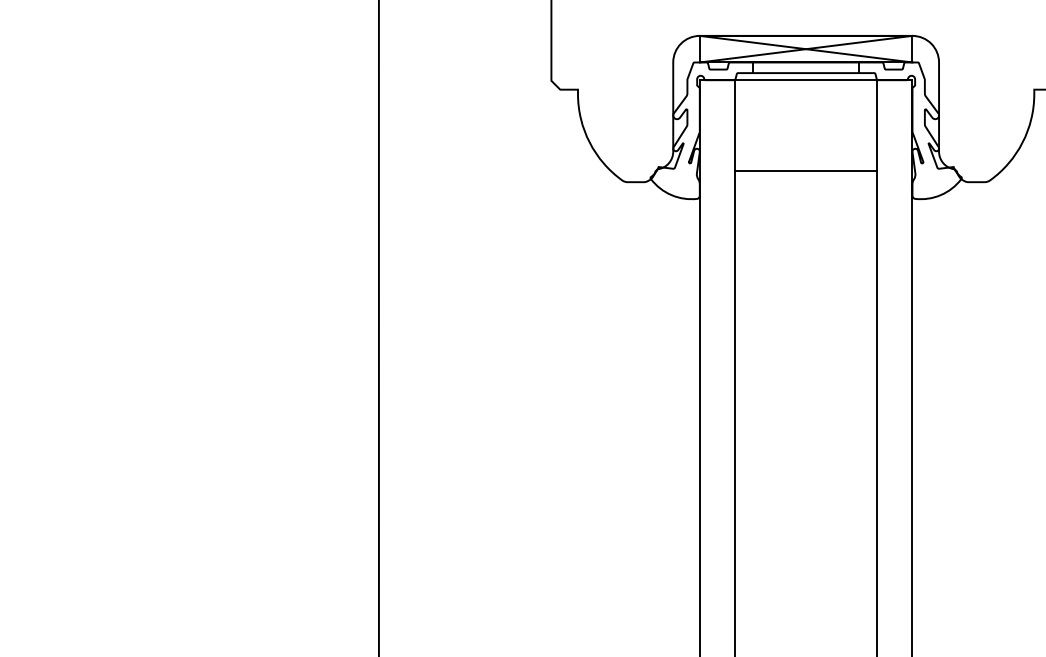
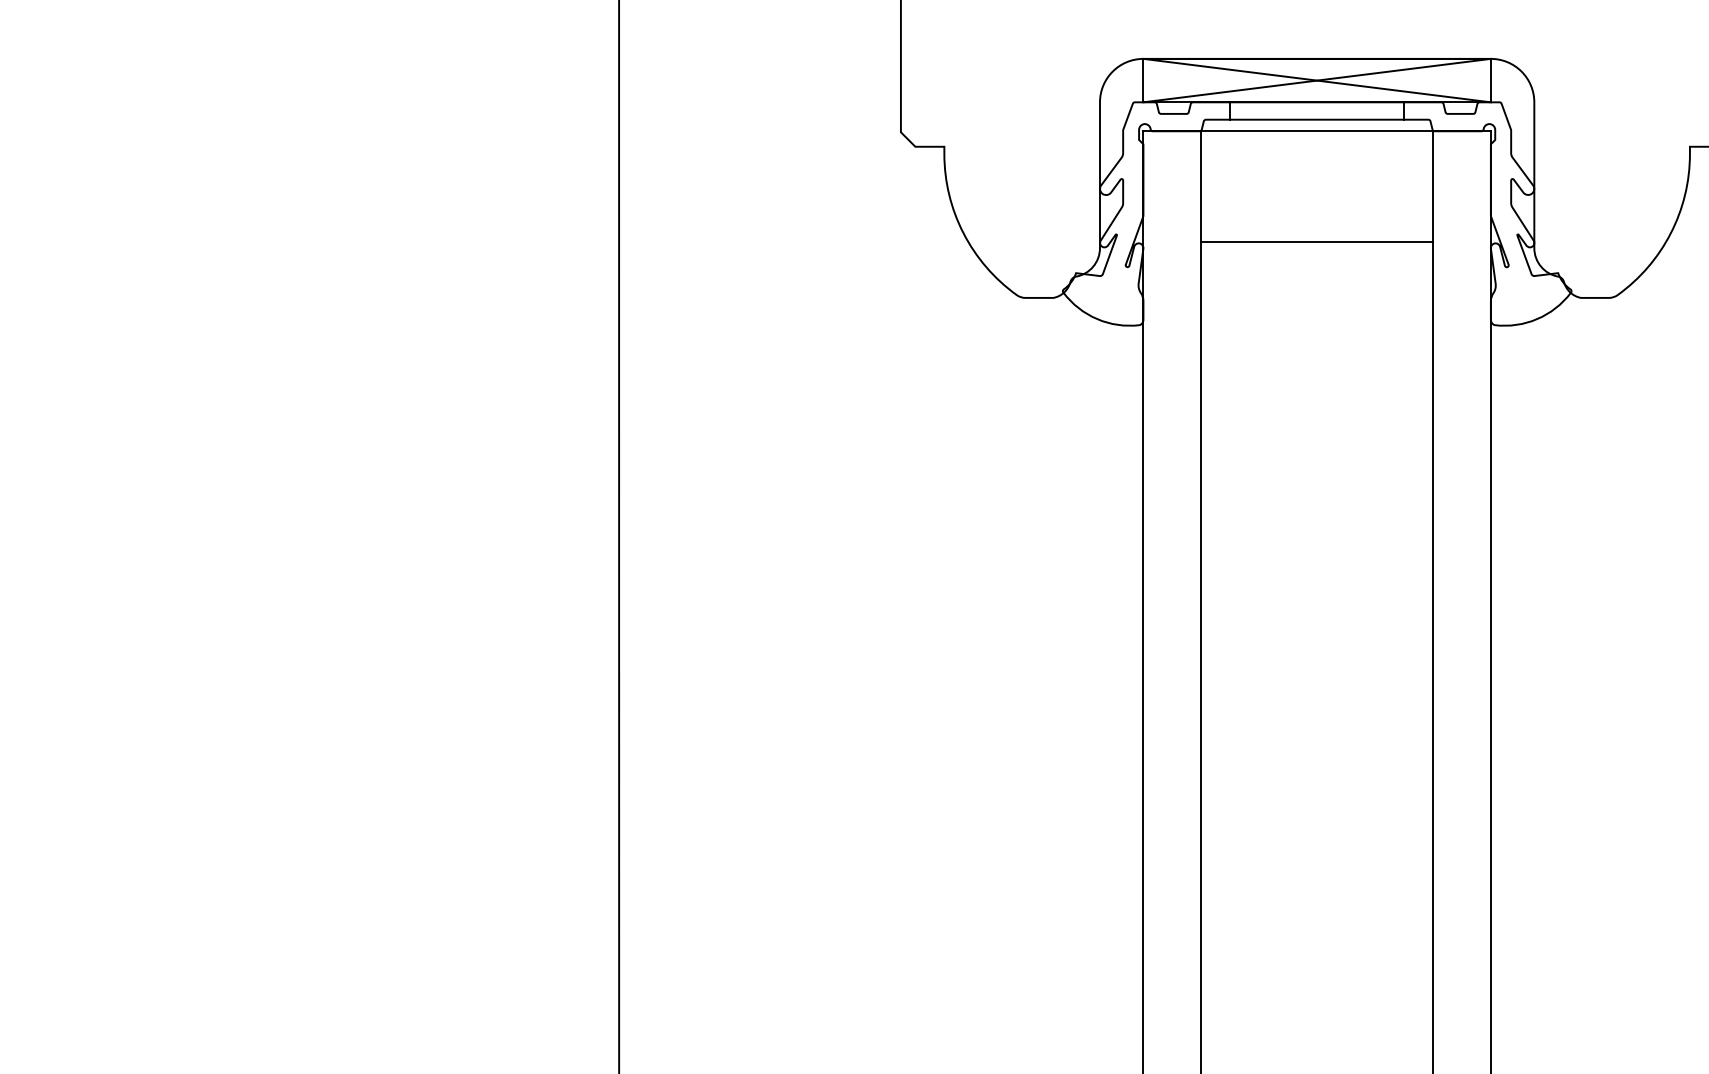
line: (806, 171) -> (1317, 242), moved

